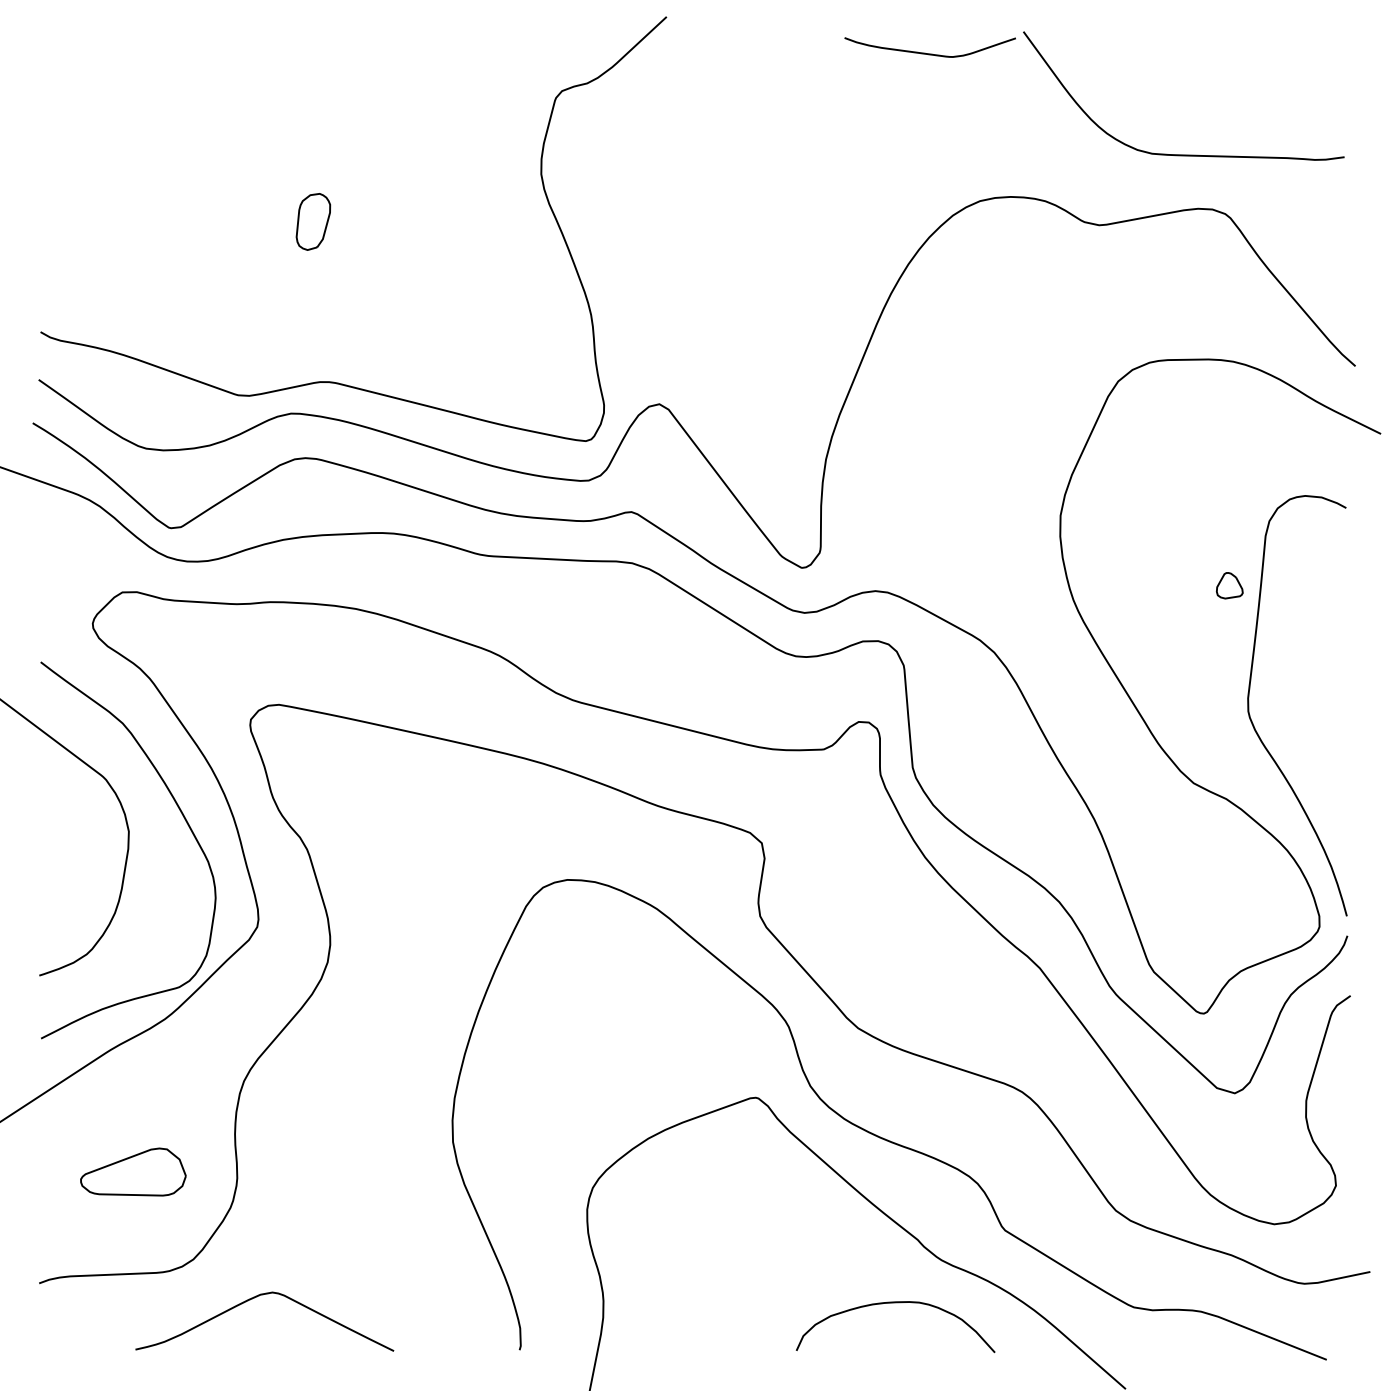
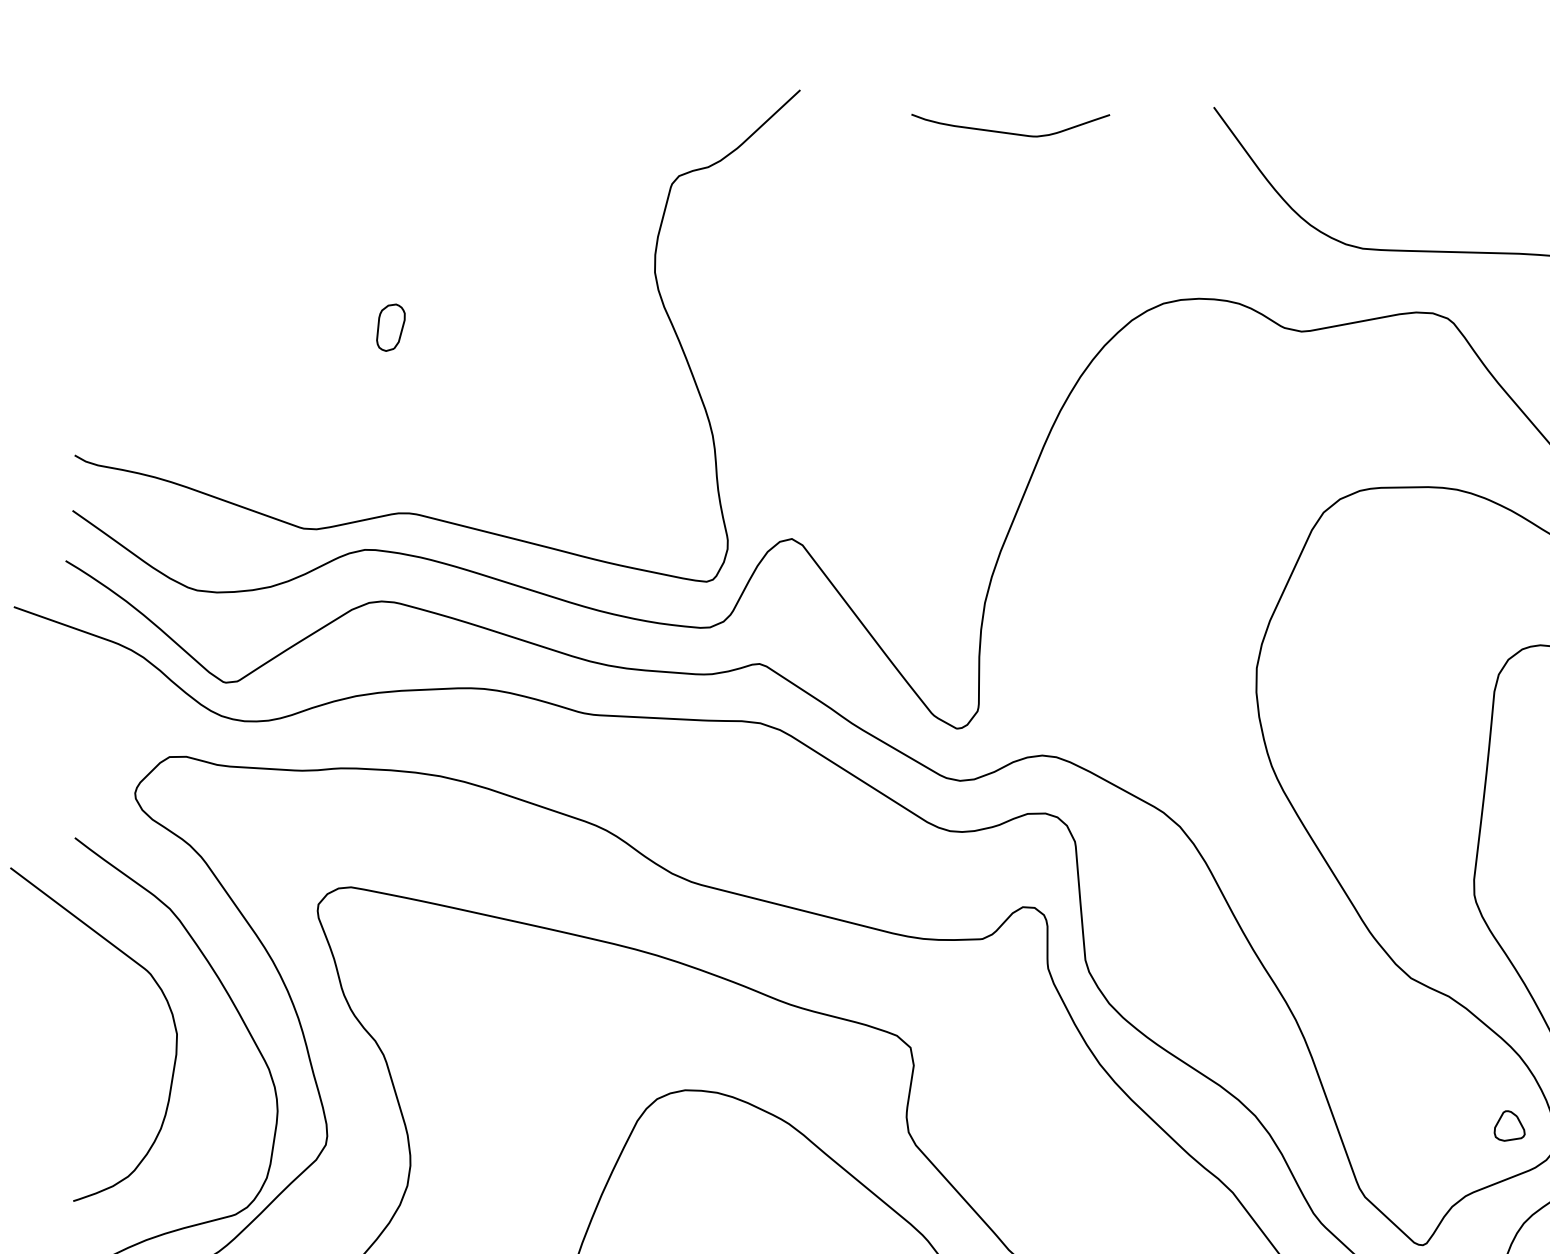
curve: (929, 53) -> (1009, 132), moved
part: (313, 221) -> (390, 327), size x0.71
part: (1229, 585) -> (1509, 1125), moved

